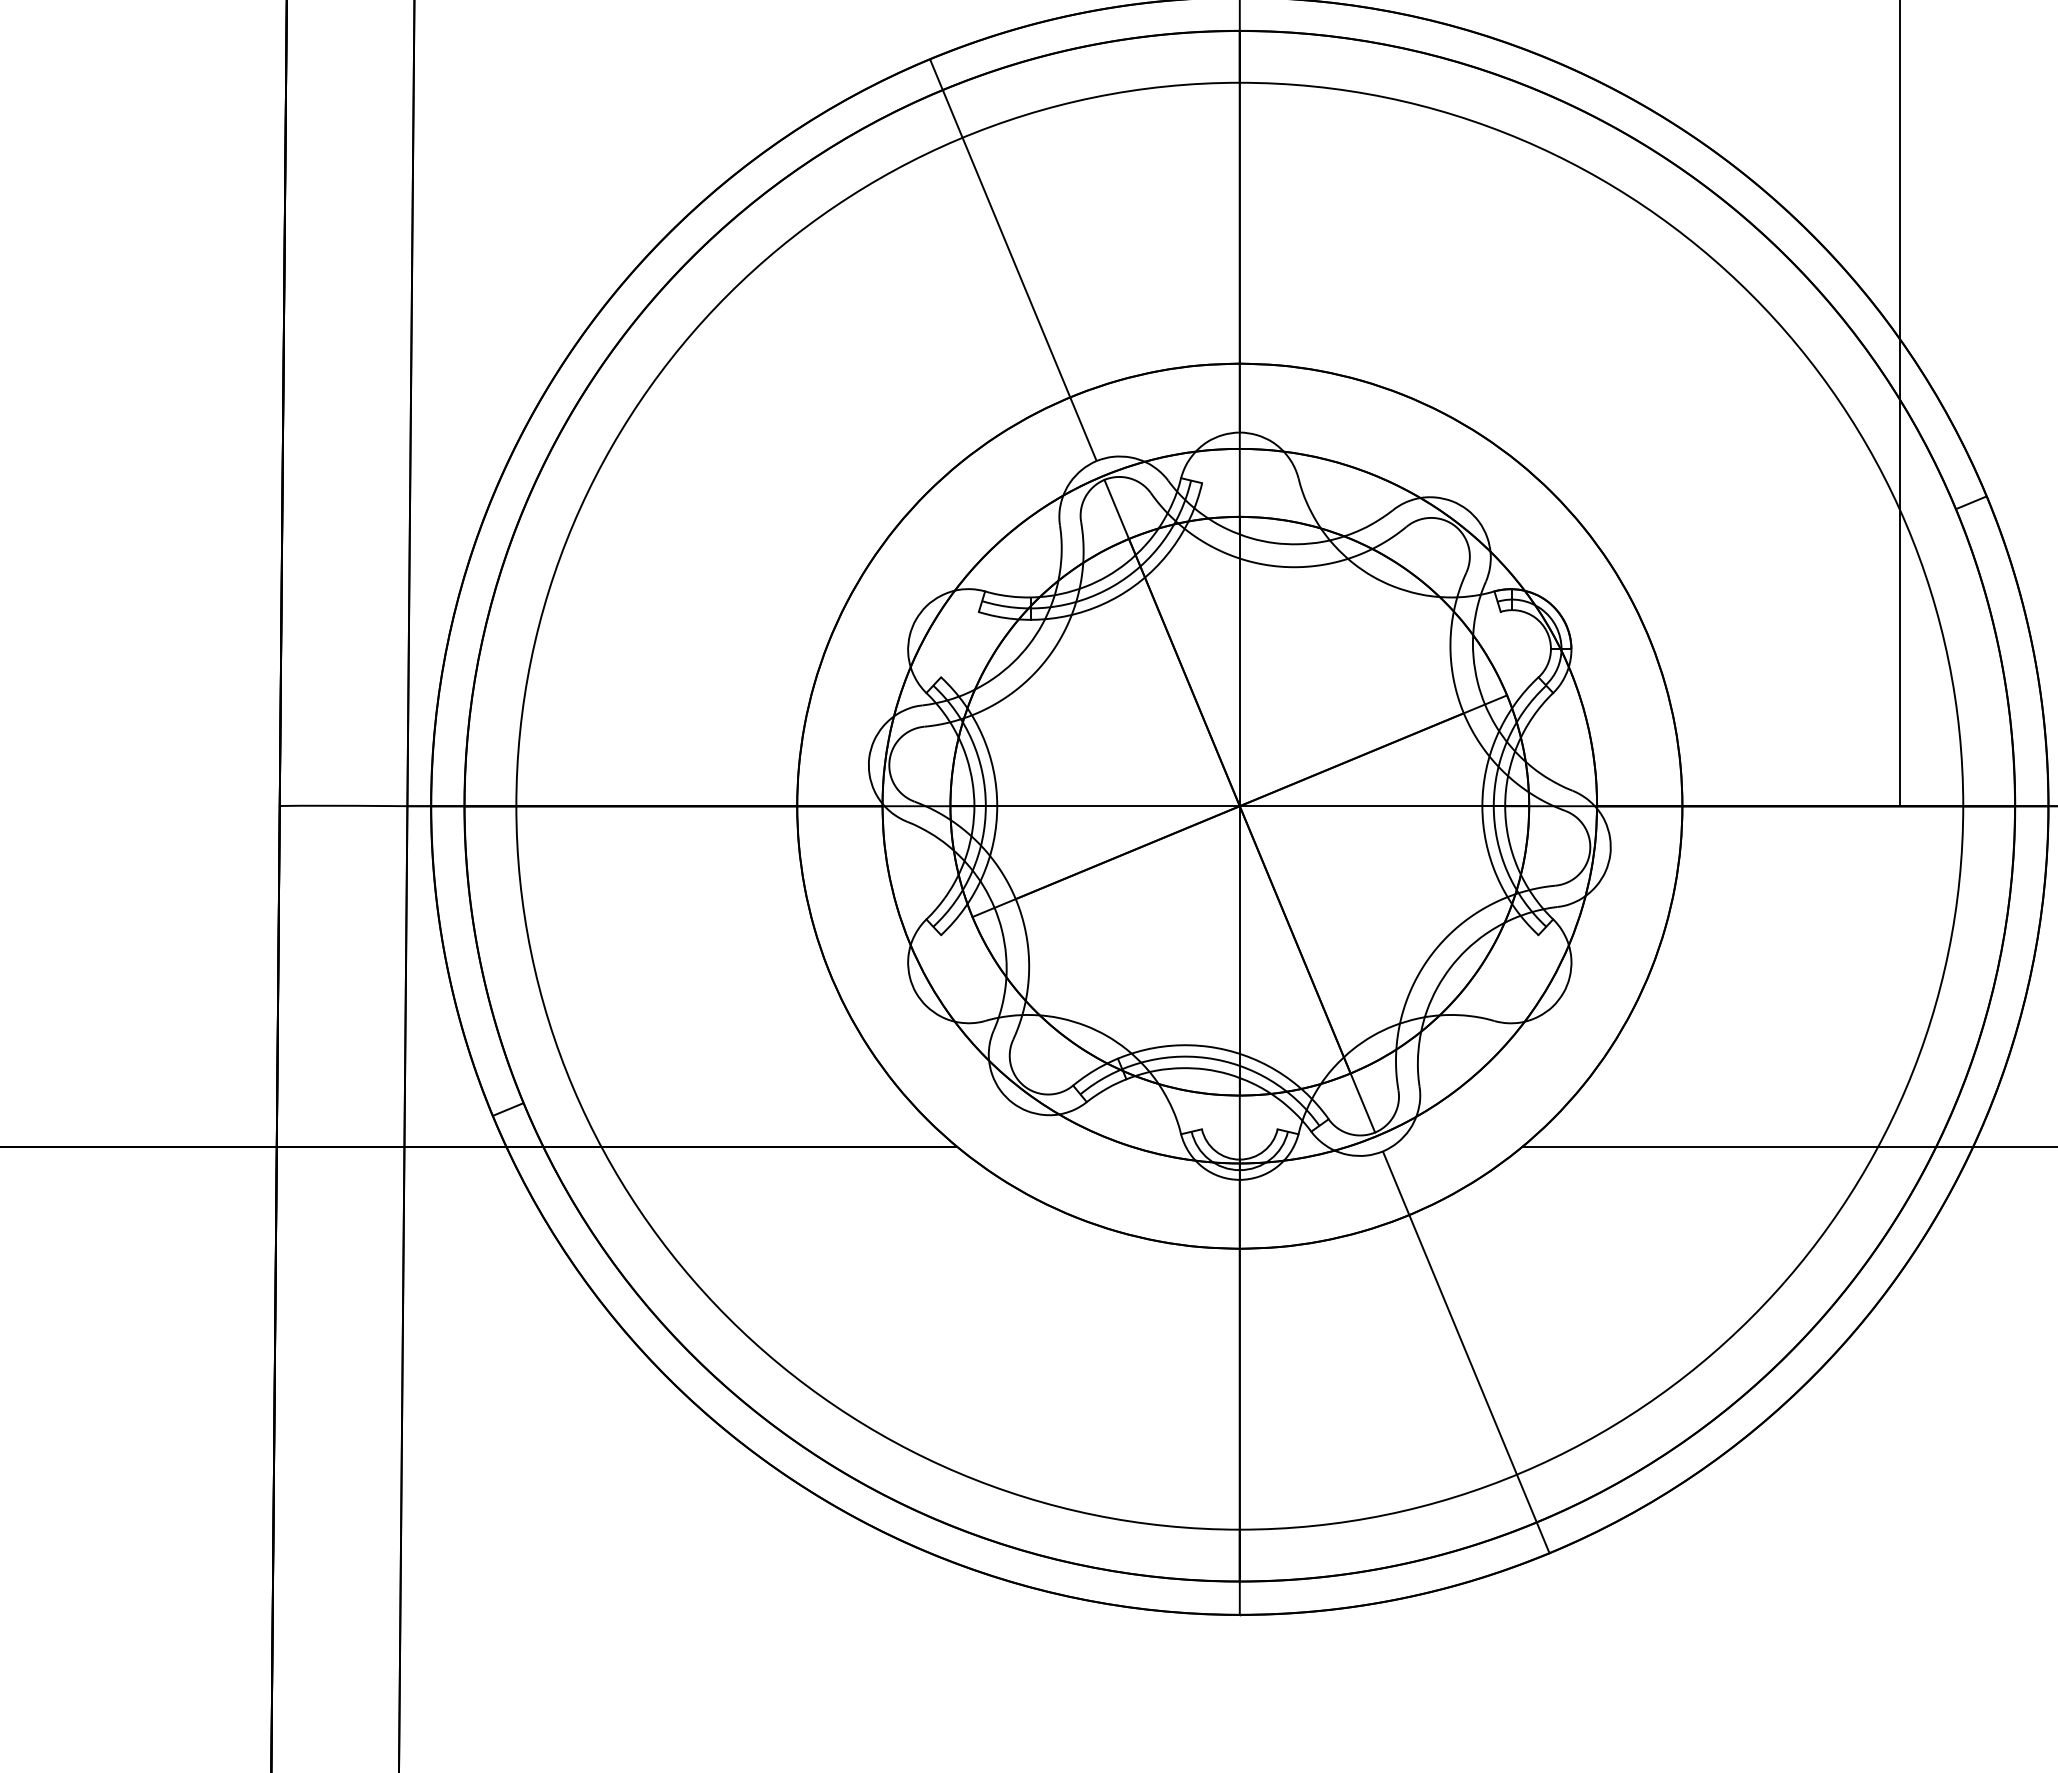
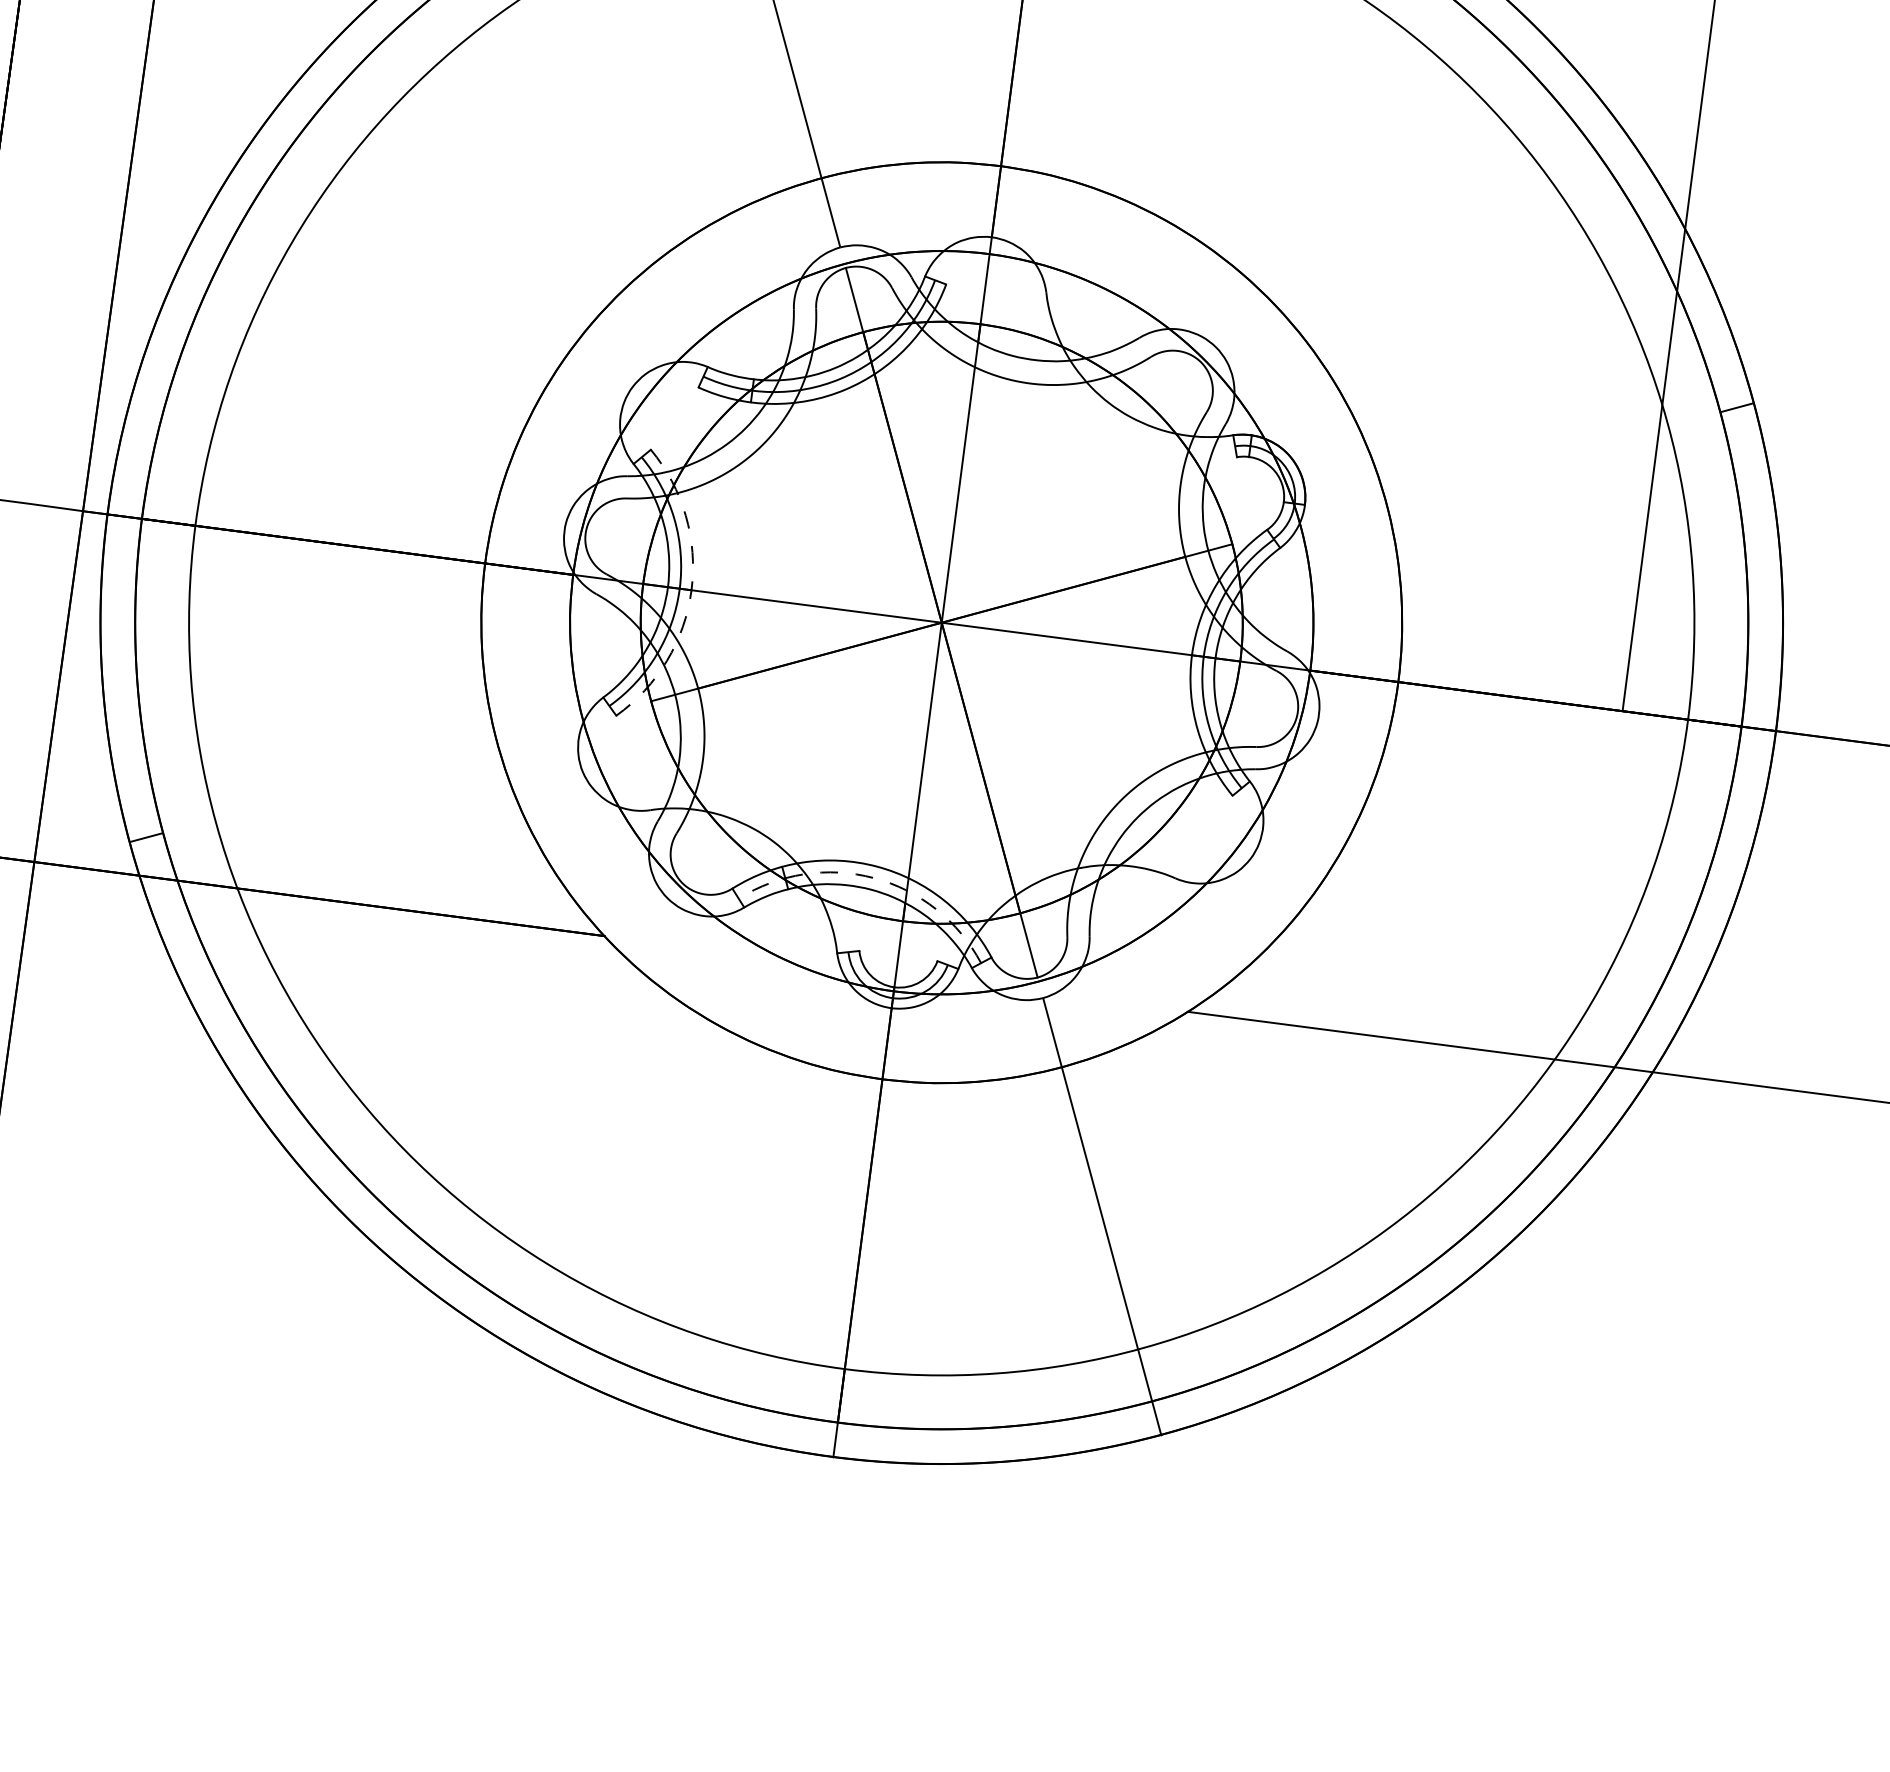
arc: (997, 806) -> (691, 590), solid -> dashed
arc: (1206, 1058) -> (873, 878), solid -> dashed

